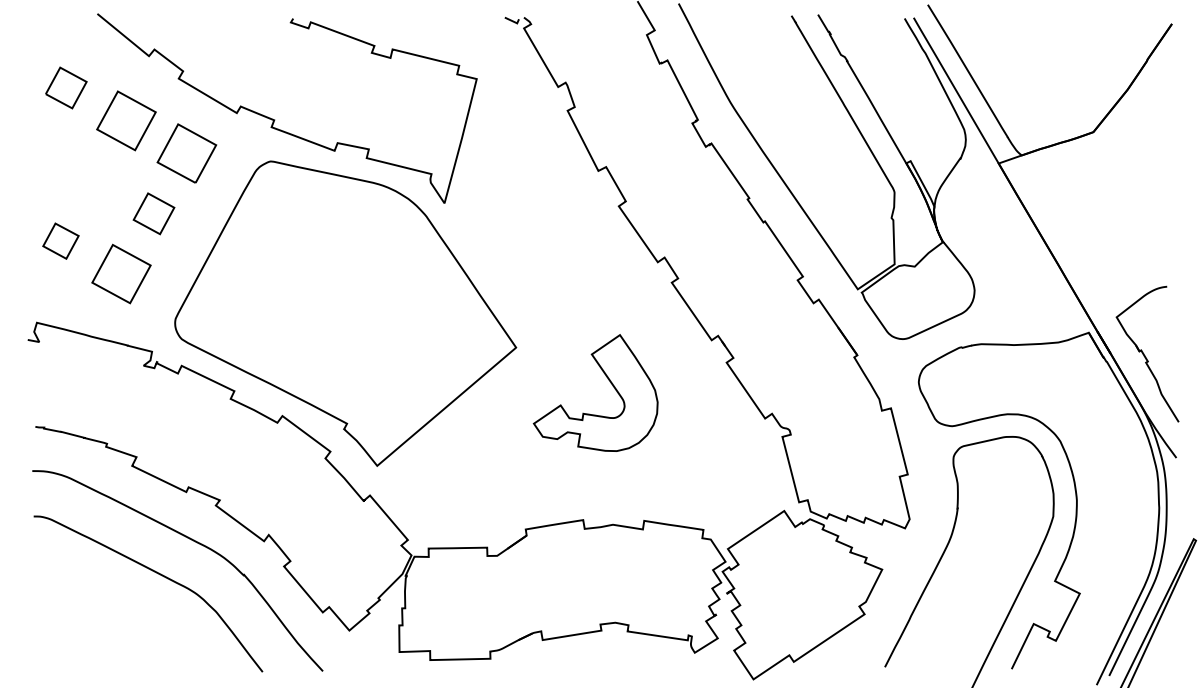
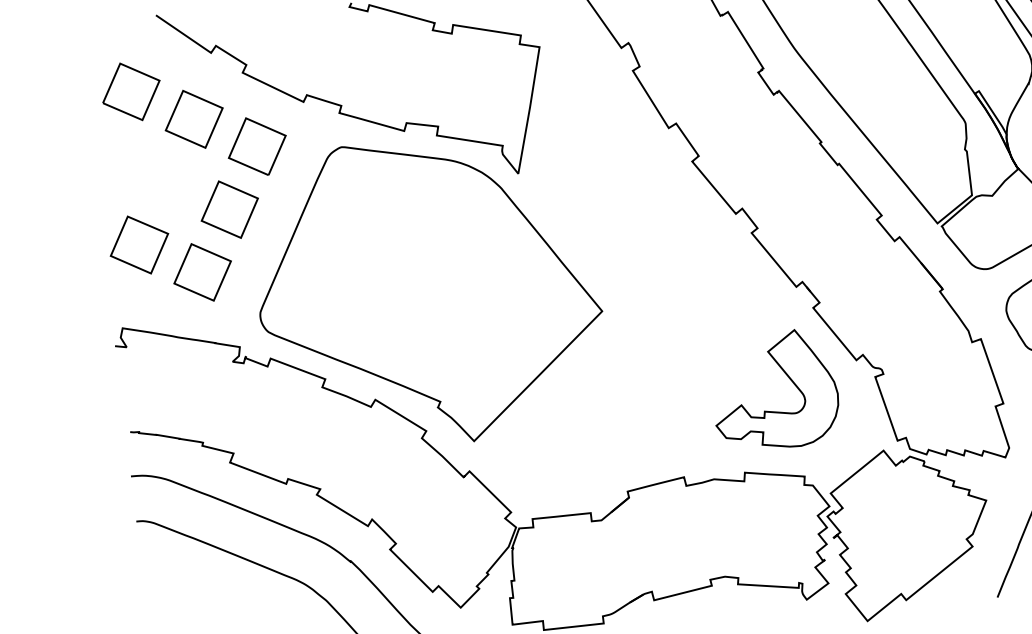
part: (66, 87) -> (131, 91), size x1.43
part: (153, 213) -> (229, 209), size x1.43
part: (60, 240) -> (138, 244), size x1.67
part: (610, 383) -> (789, 379), moved

